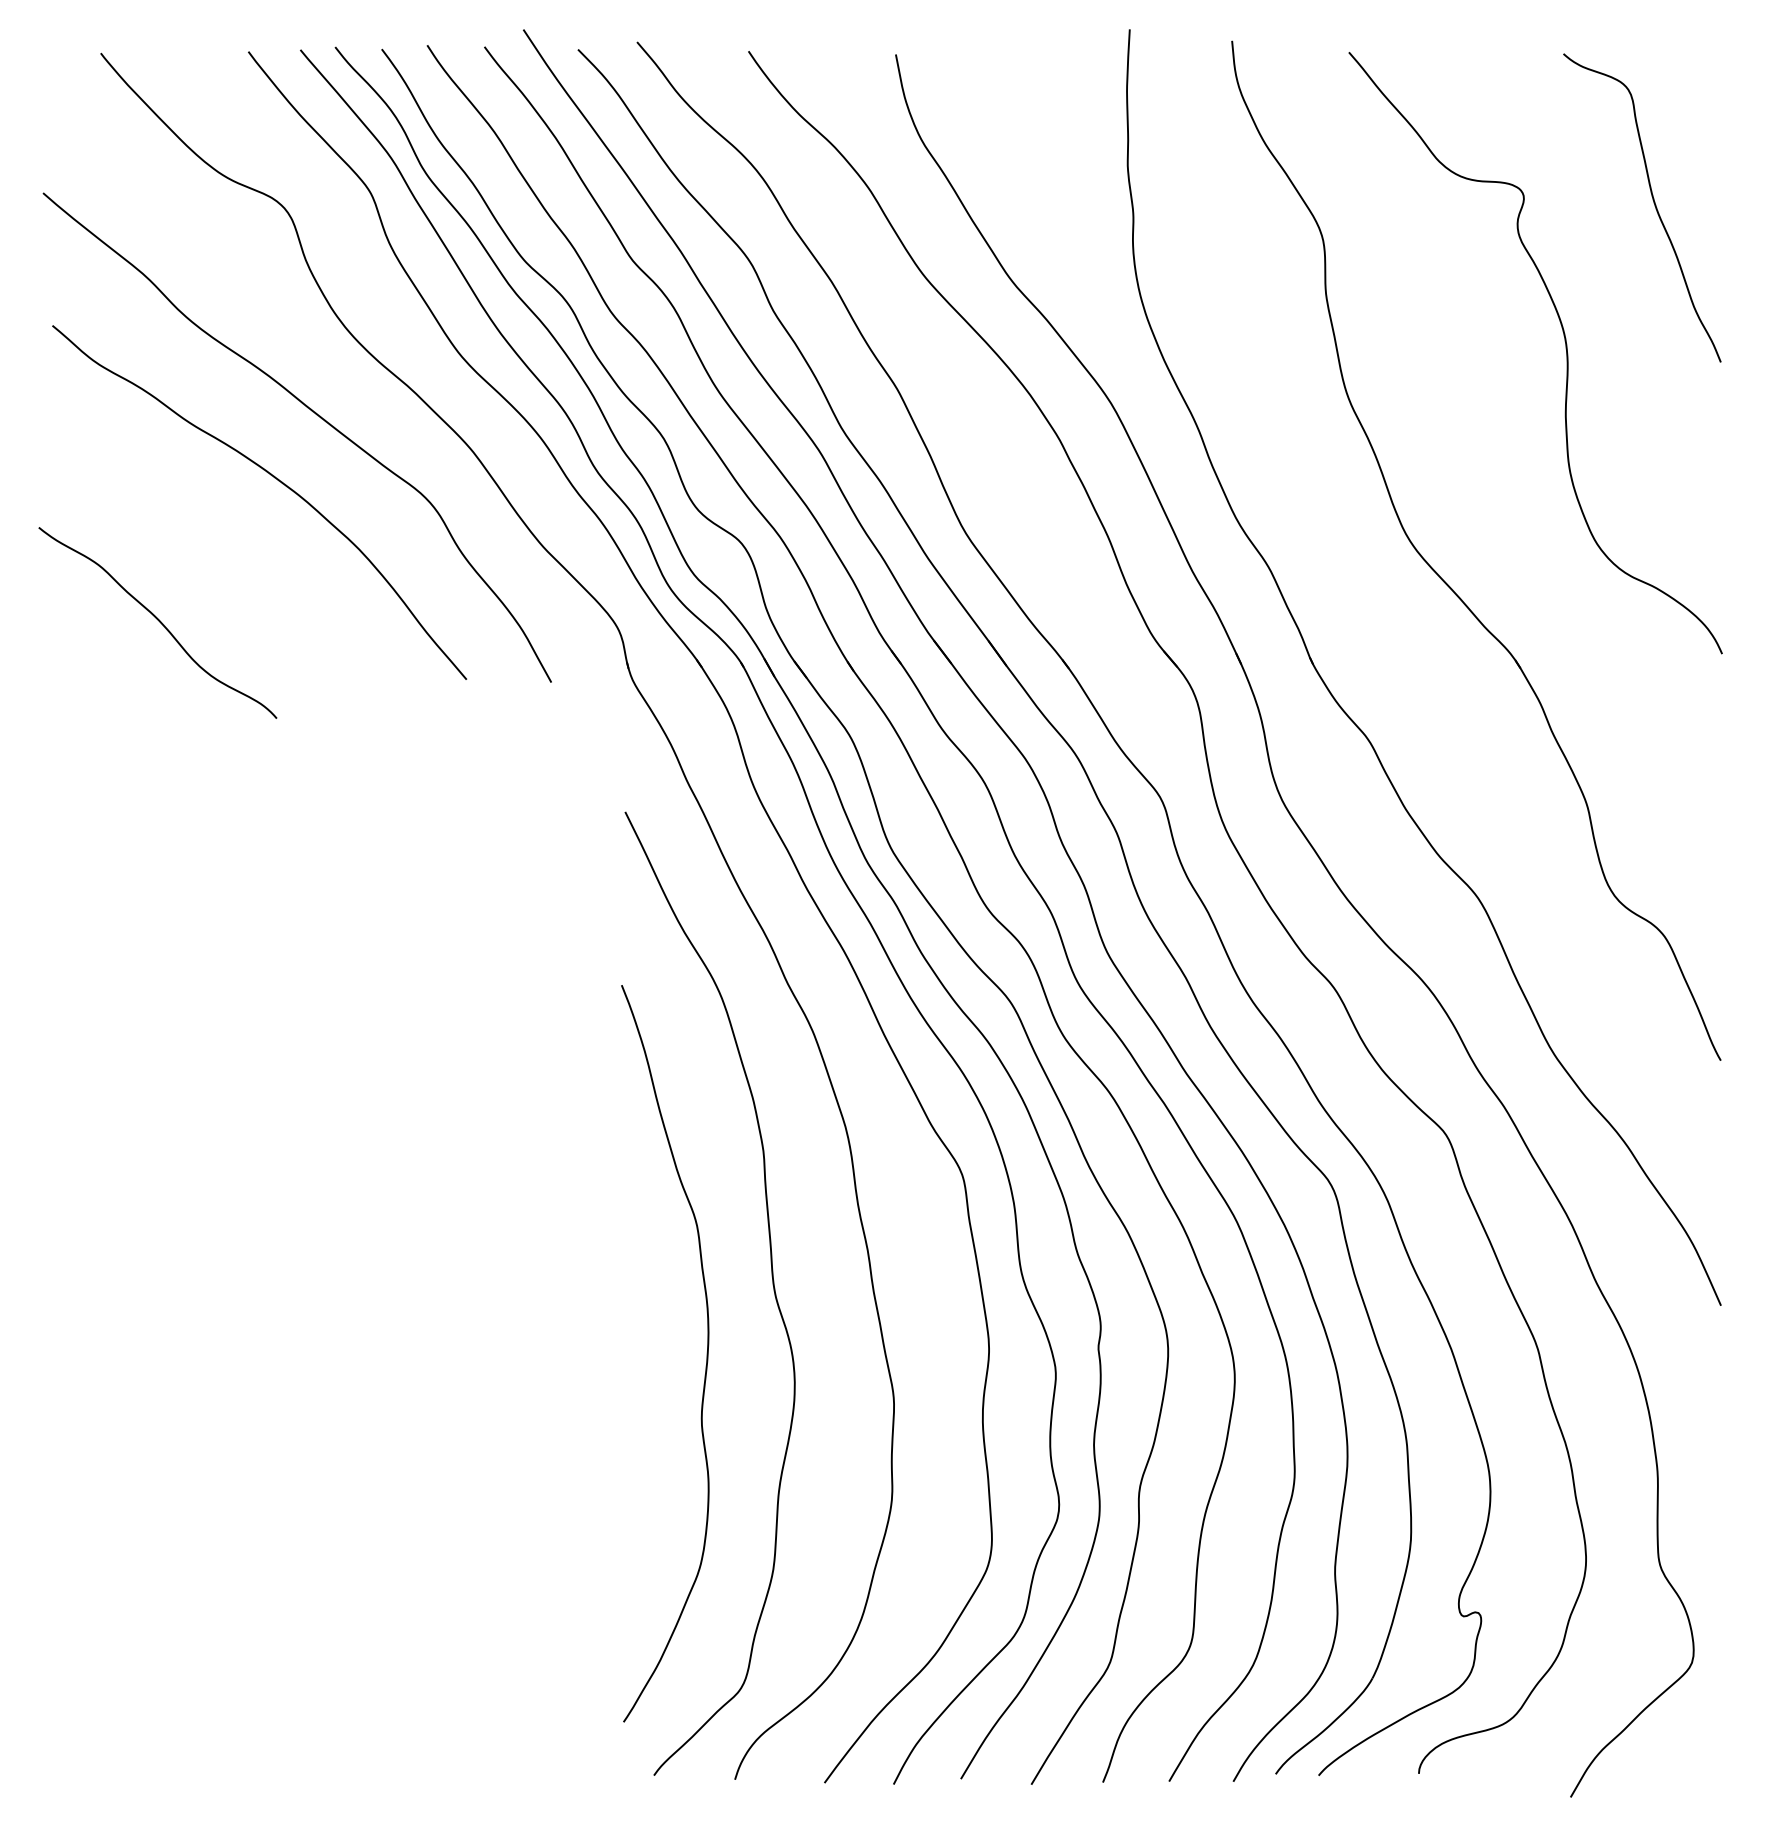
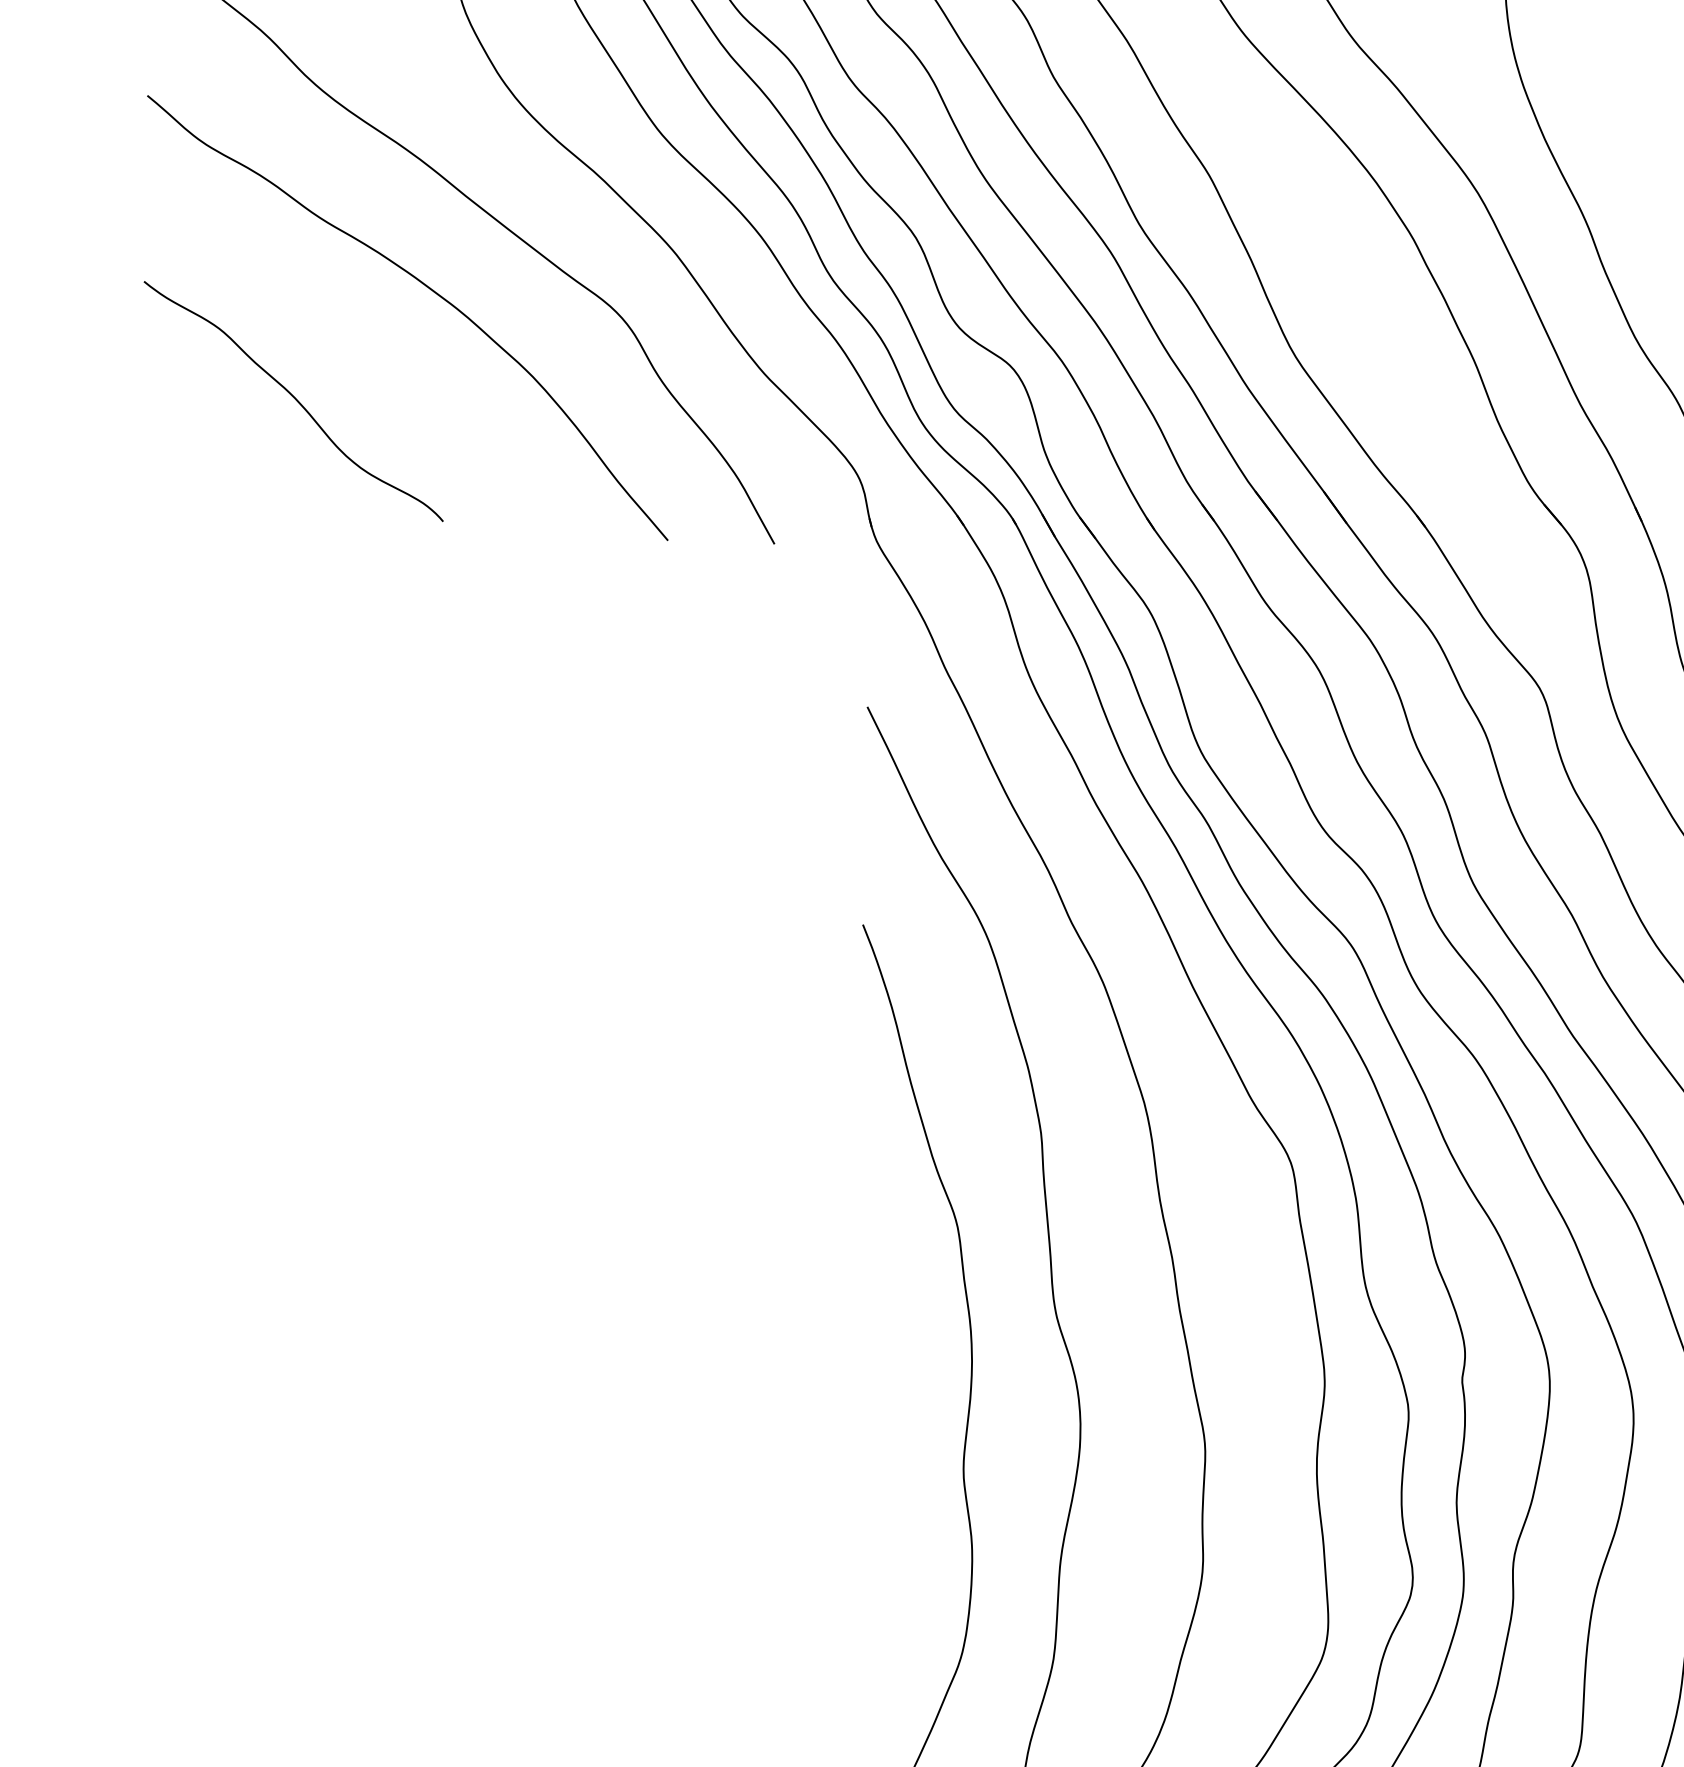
curve: (158, 621) -> (294, 399), moved

